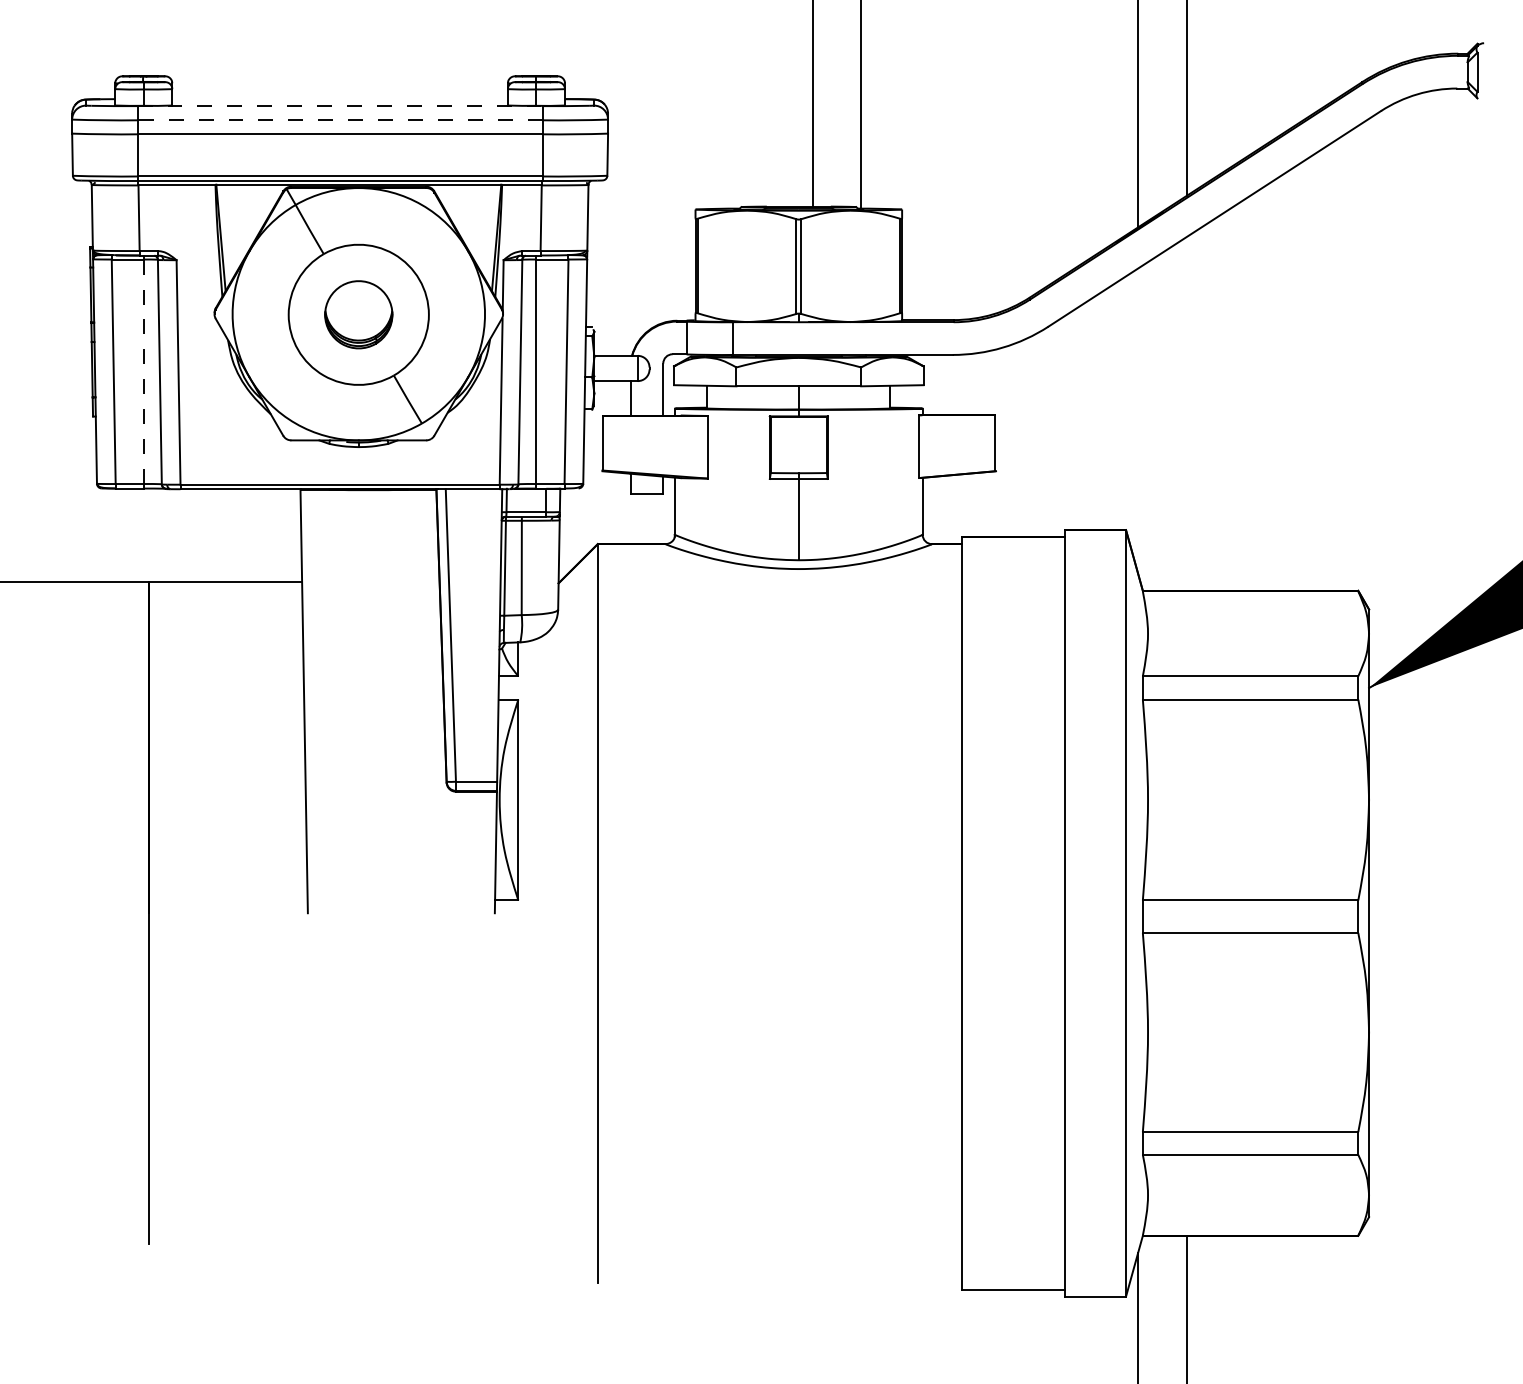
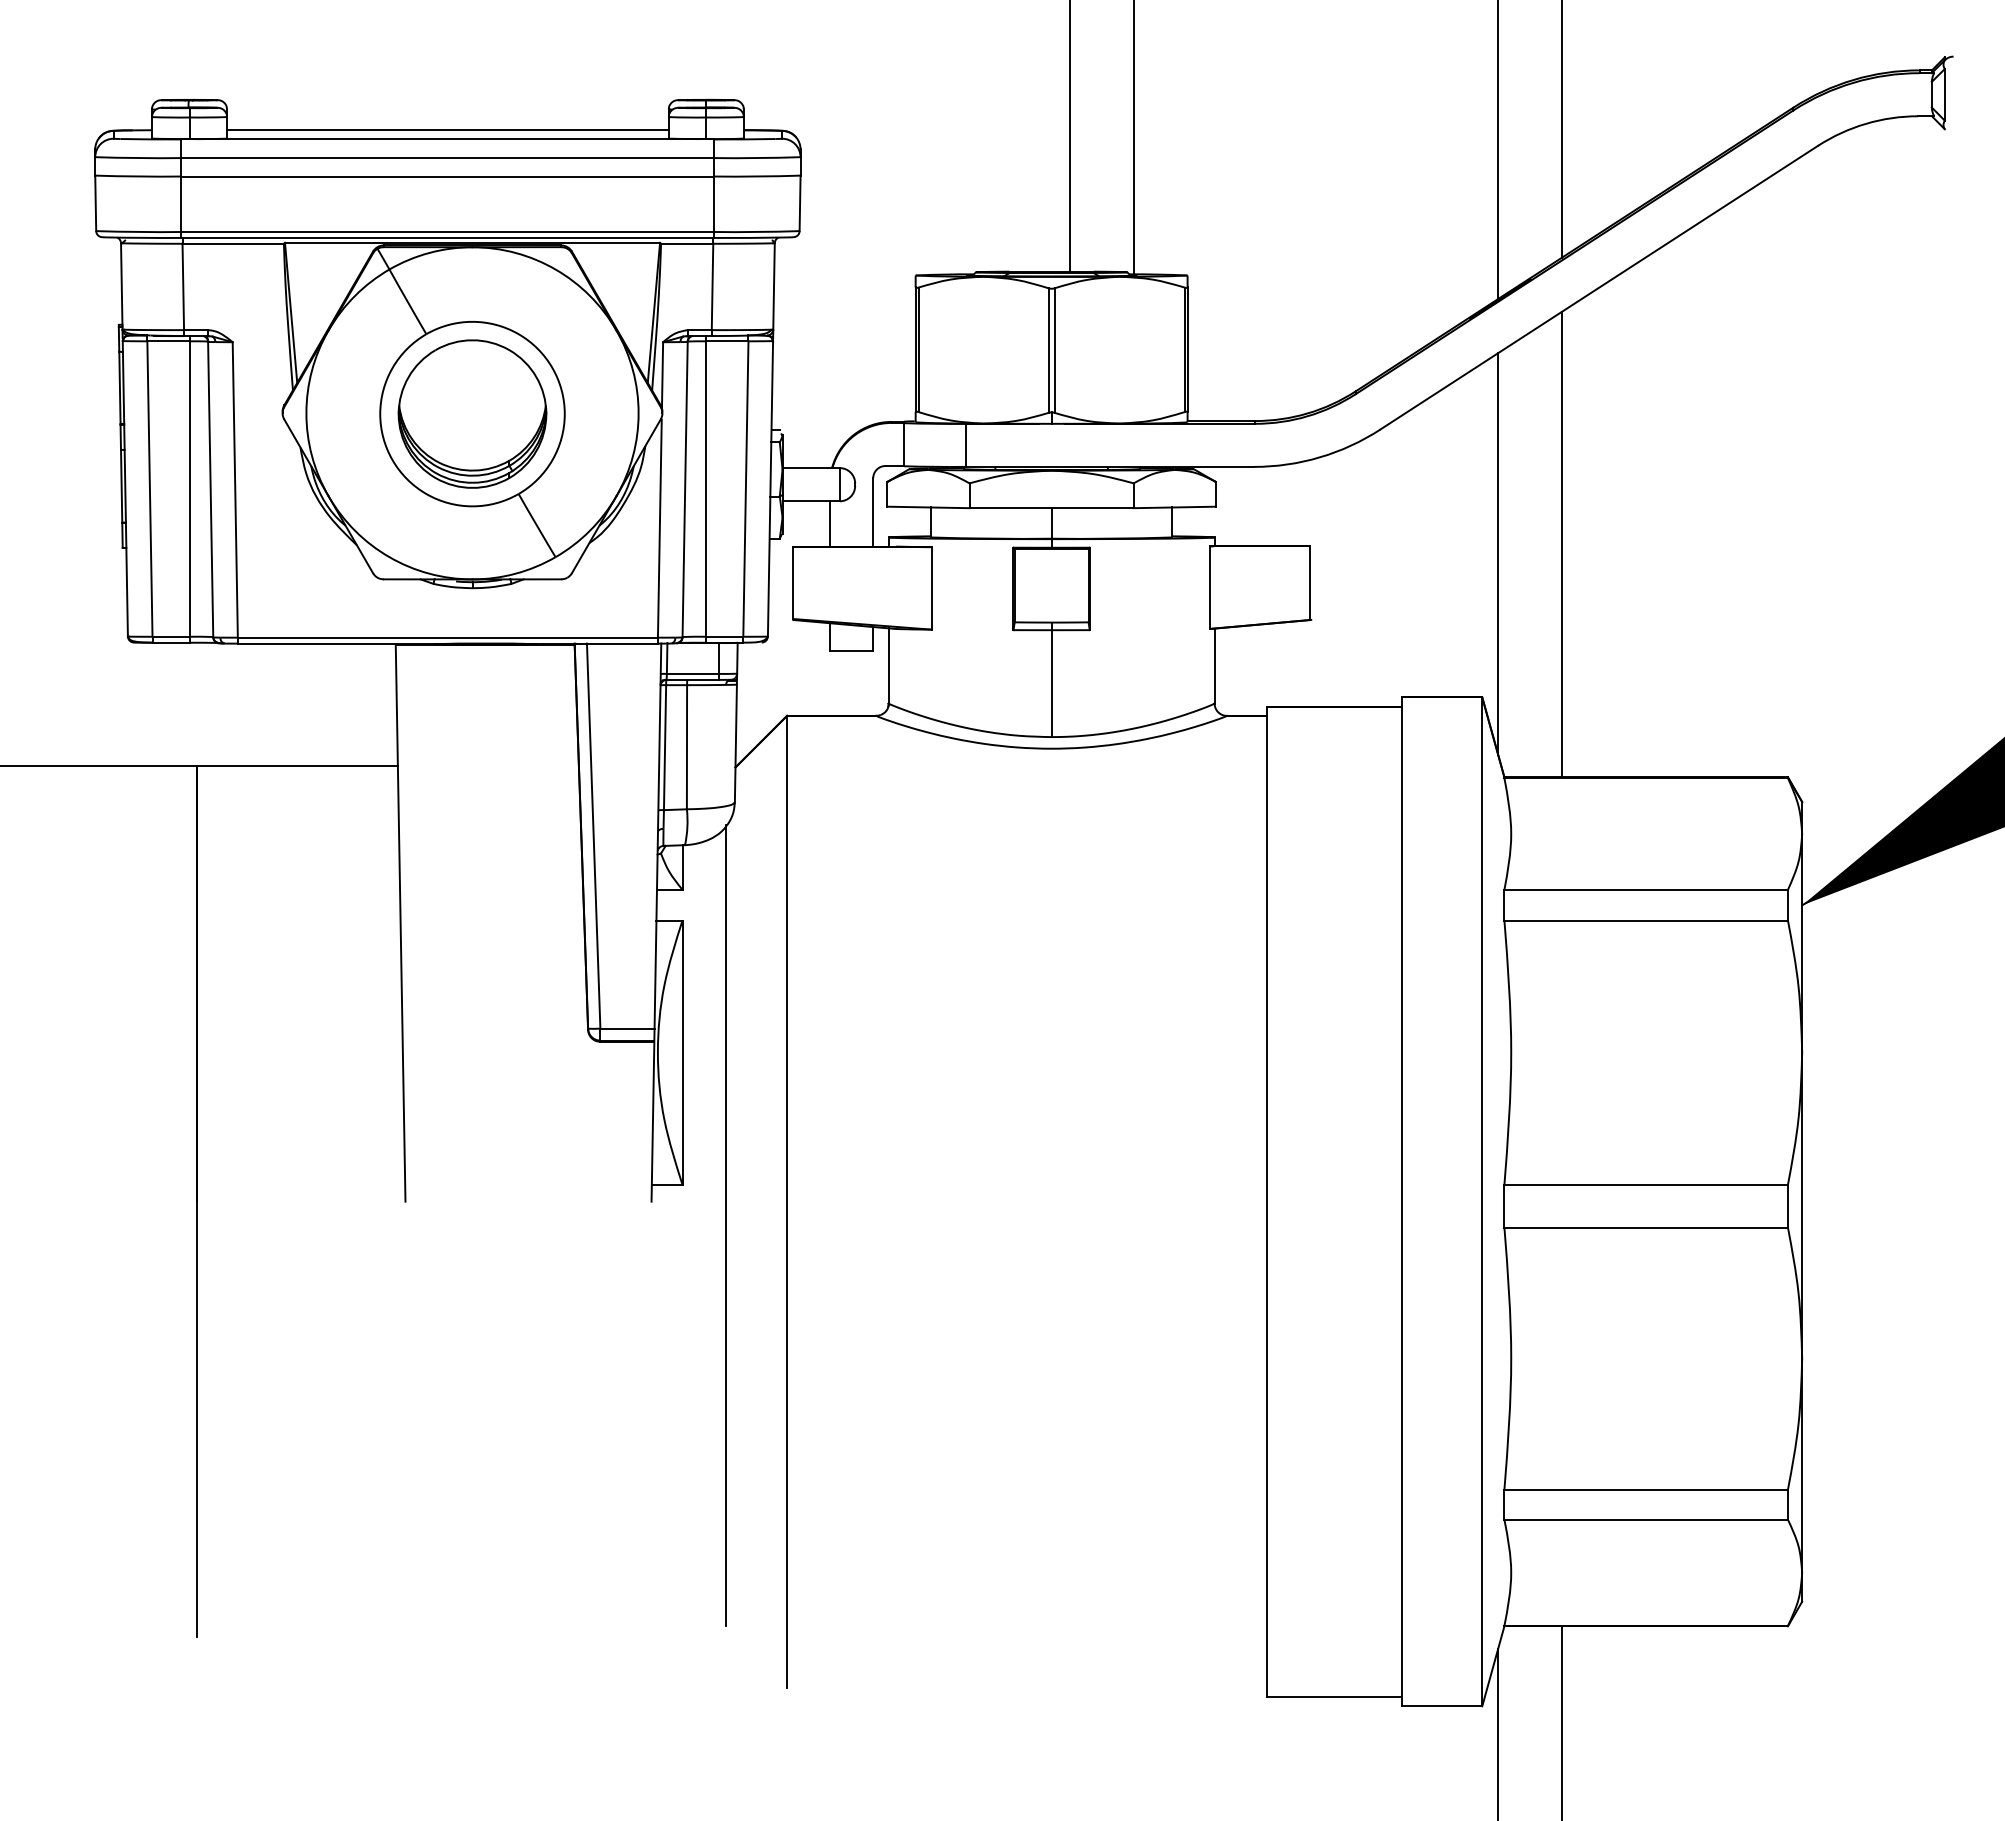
line: (339, 99) -> (447, 130), added
line: (339, 106) -> (447, 139), dashed -> solid
line: (339, 120) -> (447, 158), dashed -> solid
part: (358, 314) -> (472, 413), size x1.67
line: (143, 372) -> (189, 489), dashed -> solid
line: (1186, 413) -> (1562, 544), added
line: (1138, 421) -> (1498, 554), added
line: (551, 931) -> (725, 1225), added

